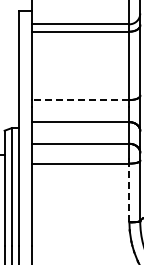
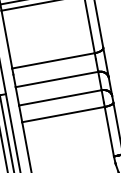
line: (80, 100) -> (53, 61), dashed -> solid
line: (129, 192) -> (109, 131), dashed -> solid

